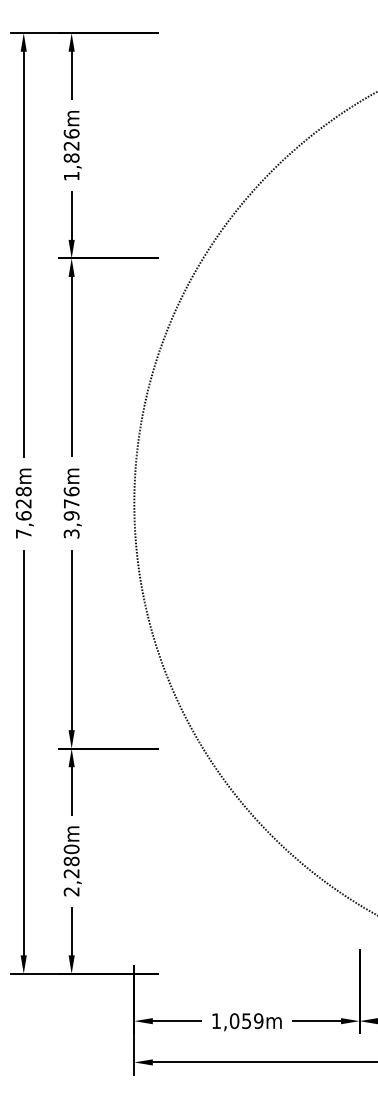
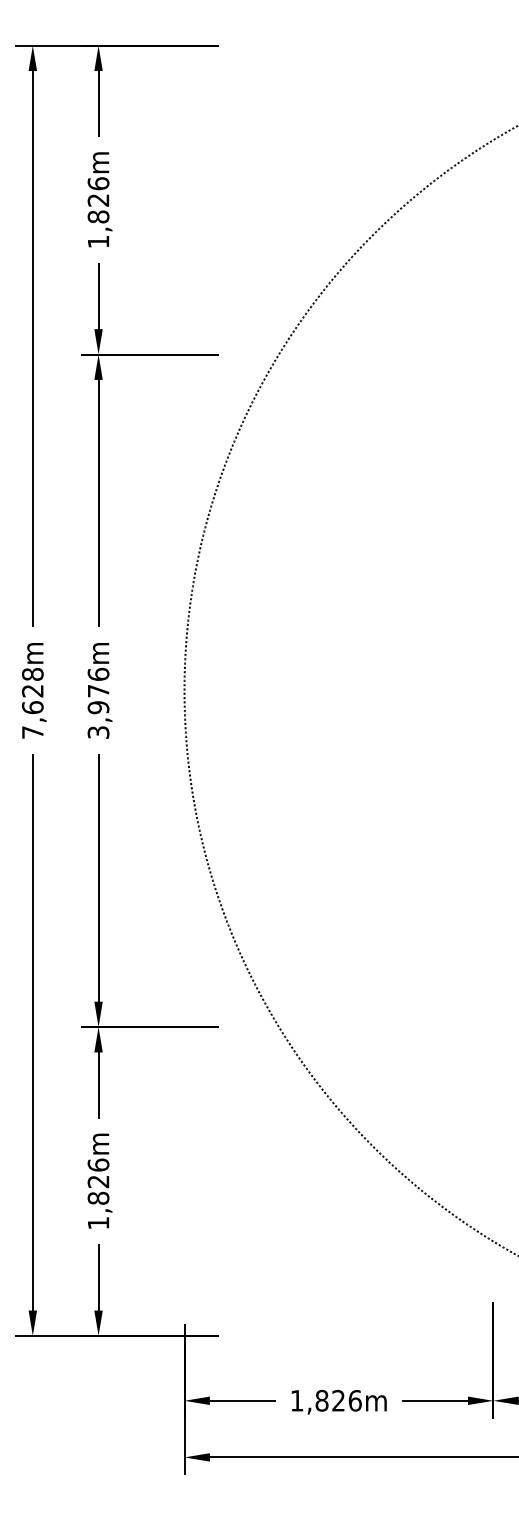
text: (71, 870) -> (98, 1194), 2,280m -> 1,826m
text: (246, 1021) -> (338, 1401), 1,059m -> 1,826m

